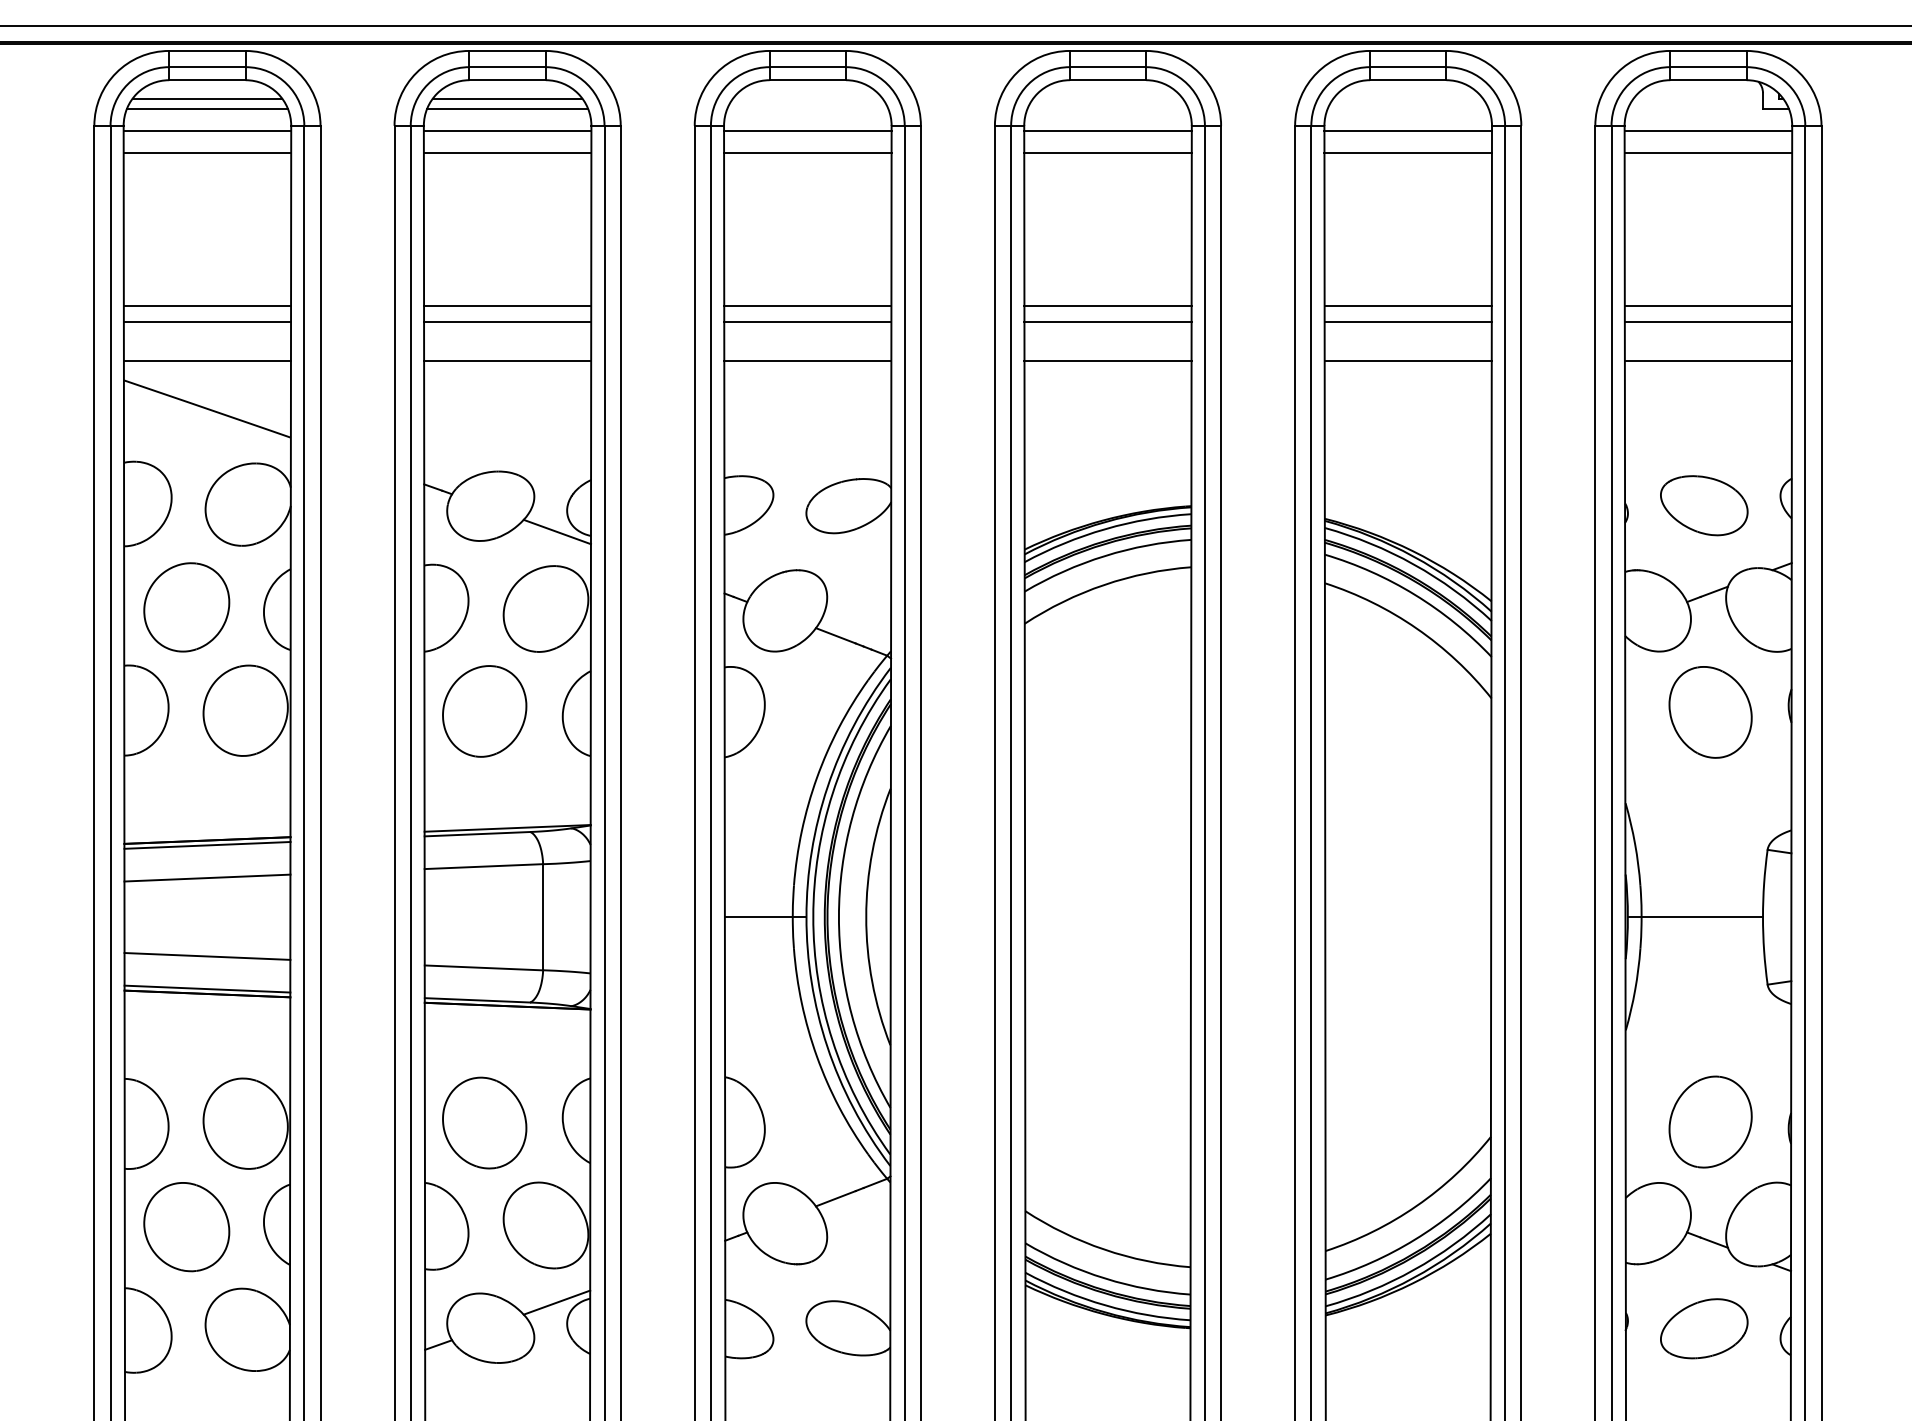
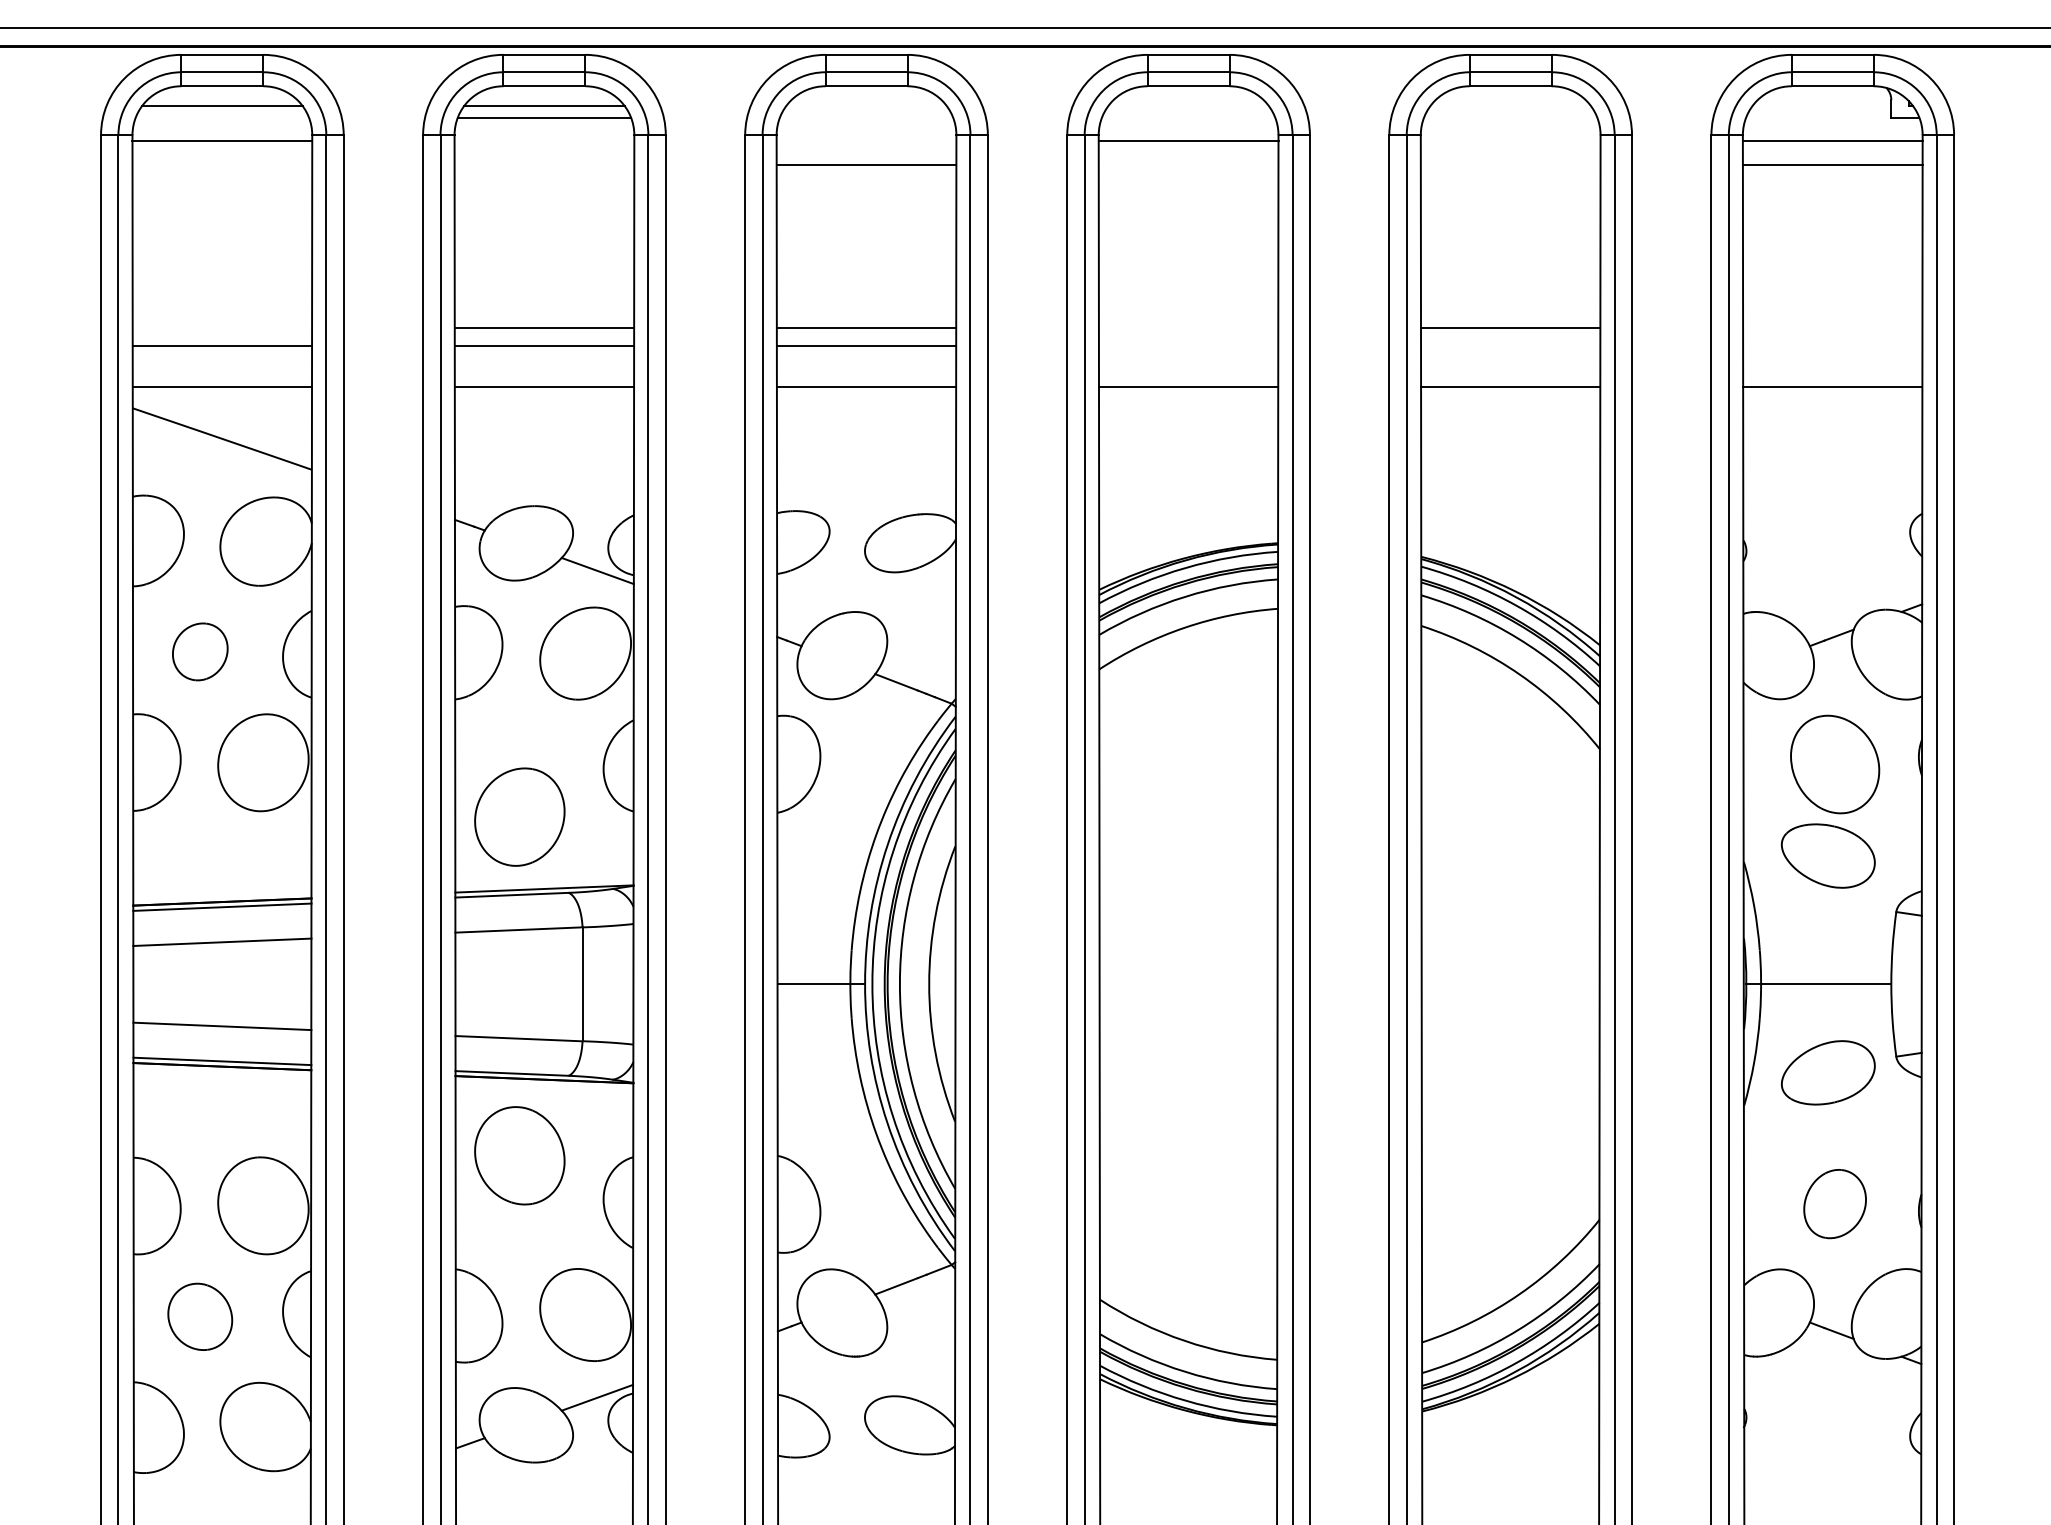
line: (207, 109) -> (222, 117), removed
line: (507, 131) -> (544, 141), removed
line: (807, 131) -> (866, 141), removed
line: (1408, 131) -> (1510, 141), removed
line: (207, 153) -> (222, 164), removed
line: (507, 153) -> (544, 164), removed
line: (1107, 153) -> (1188, 164), removed
line: (1408, 153) -> (1510, 164), removed
line: (207, 305) -> (222, 327), removed
line: (1107, 305) -> (1188, 327), removed
line: (1708, 305) -> (1832, 327), removed
line: (1107, 322) -> (1188, 346), removed
line: (1407, 322) -> (1509, 346), removed
line: (1708, 322) -> (1832, 346), removed
part: (1704, 505) -> (1828, 855), moved
part: (186, 607) -> (199, 651), size x0.6
part: (484, 711) -> (519, 817), moved
part: (1710, 1121) -> (1835, 1203), size x0.7
part: (484, 1122) -> (519, 1155), moved
part: (186, 1227) -> (199, 1317), size x0.7
part: (1704, 1328) -> (1828, 1072), moved

